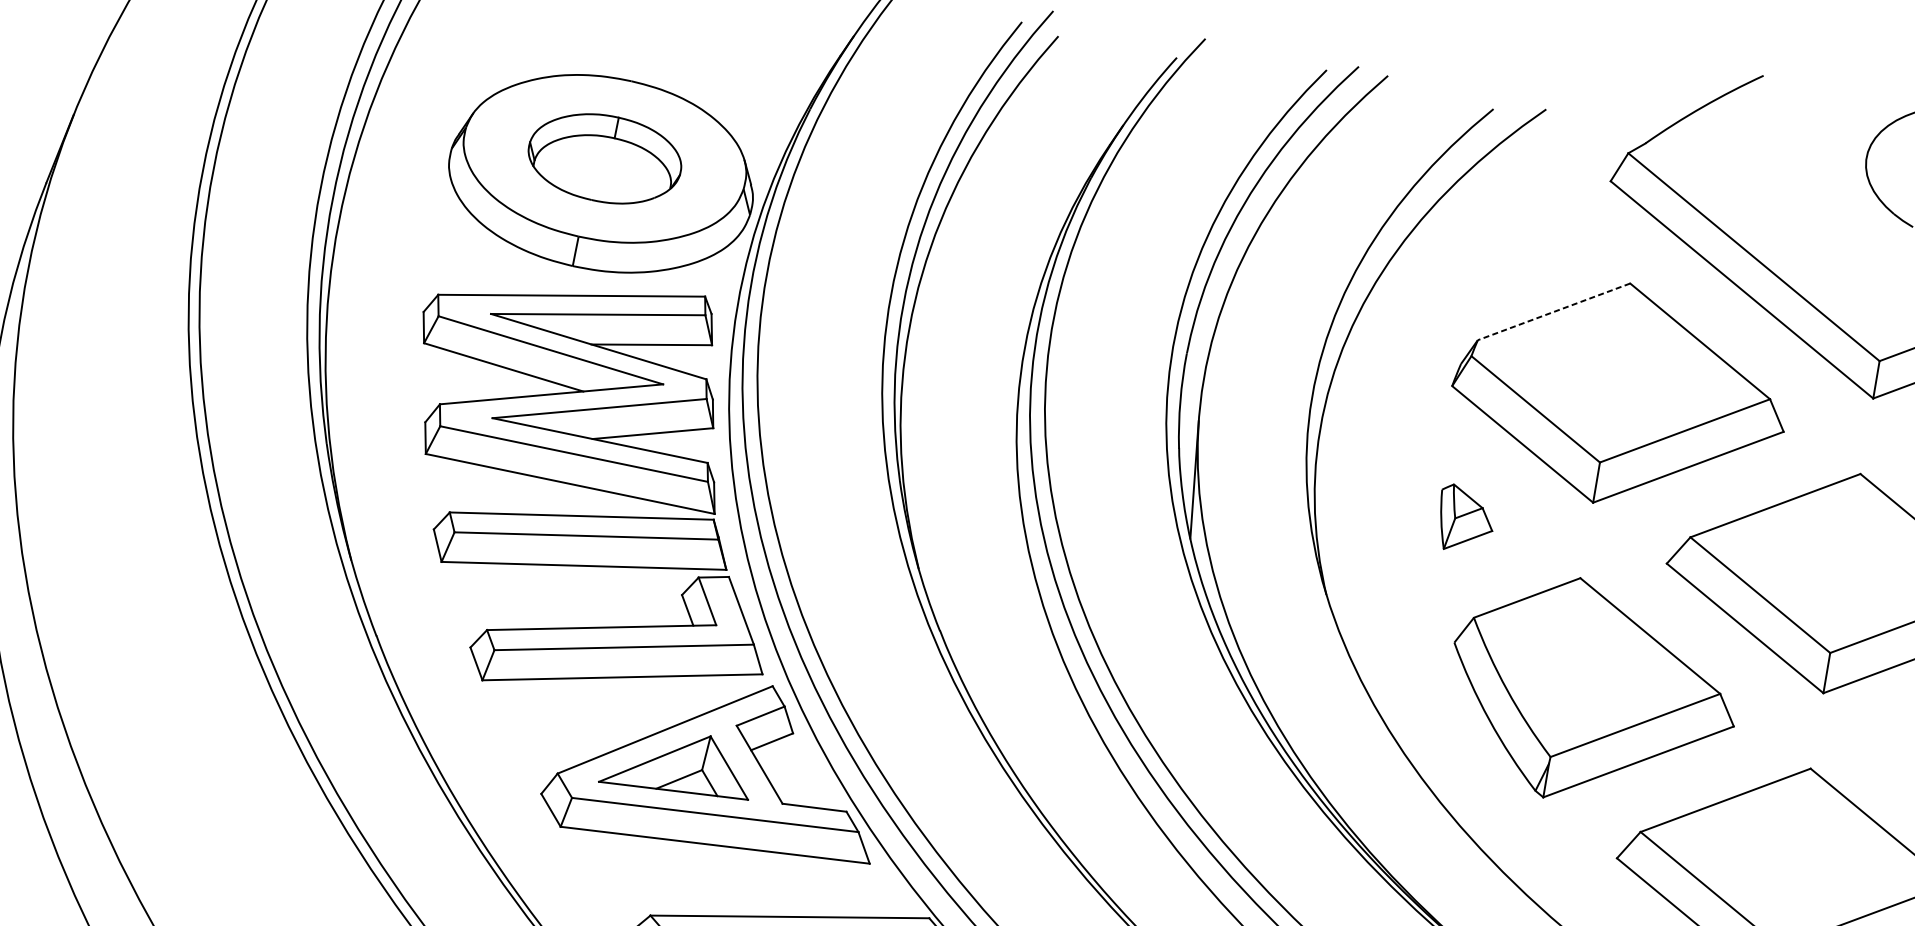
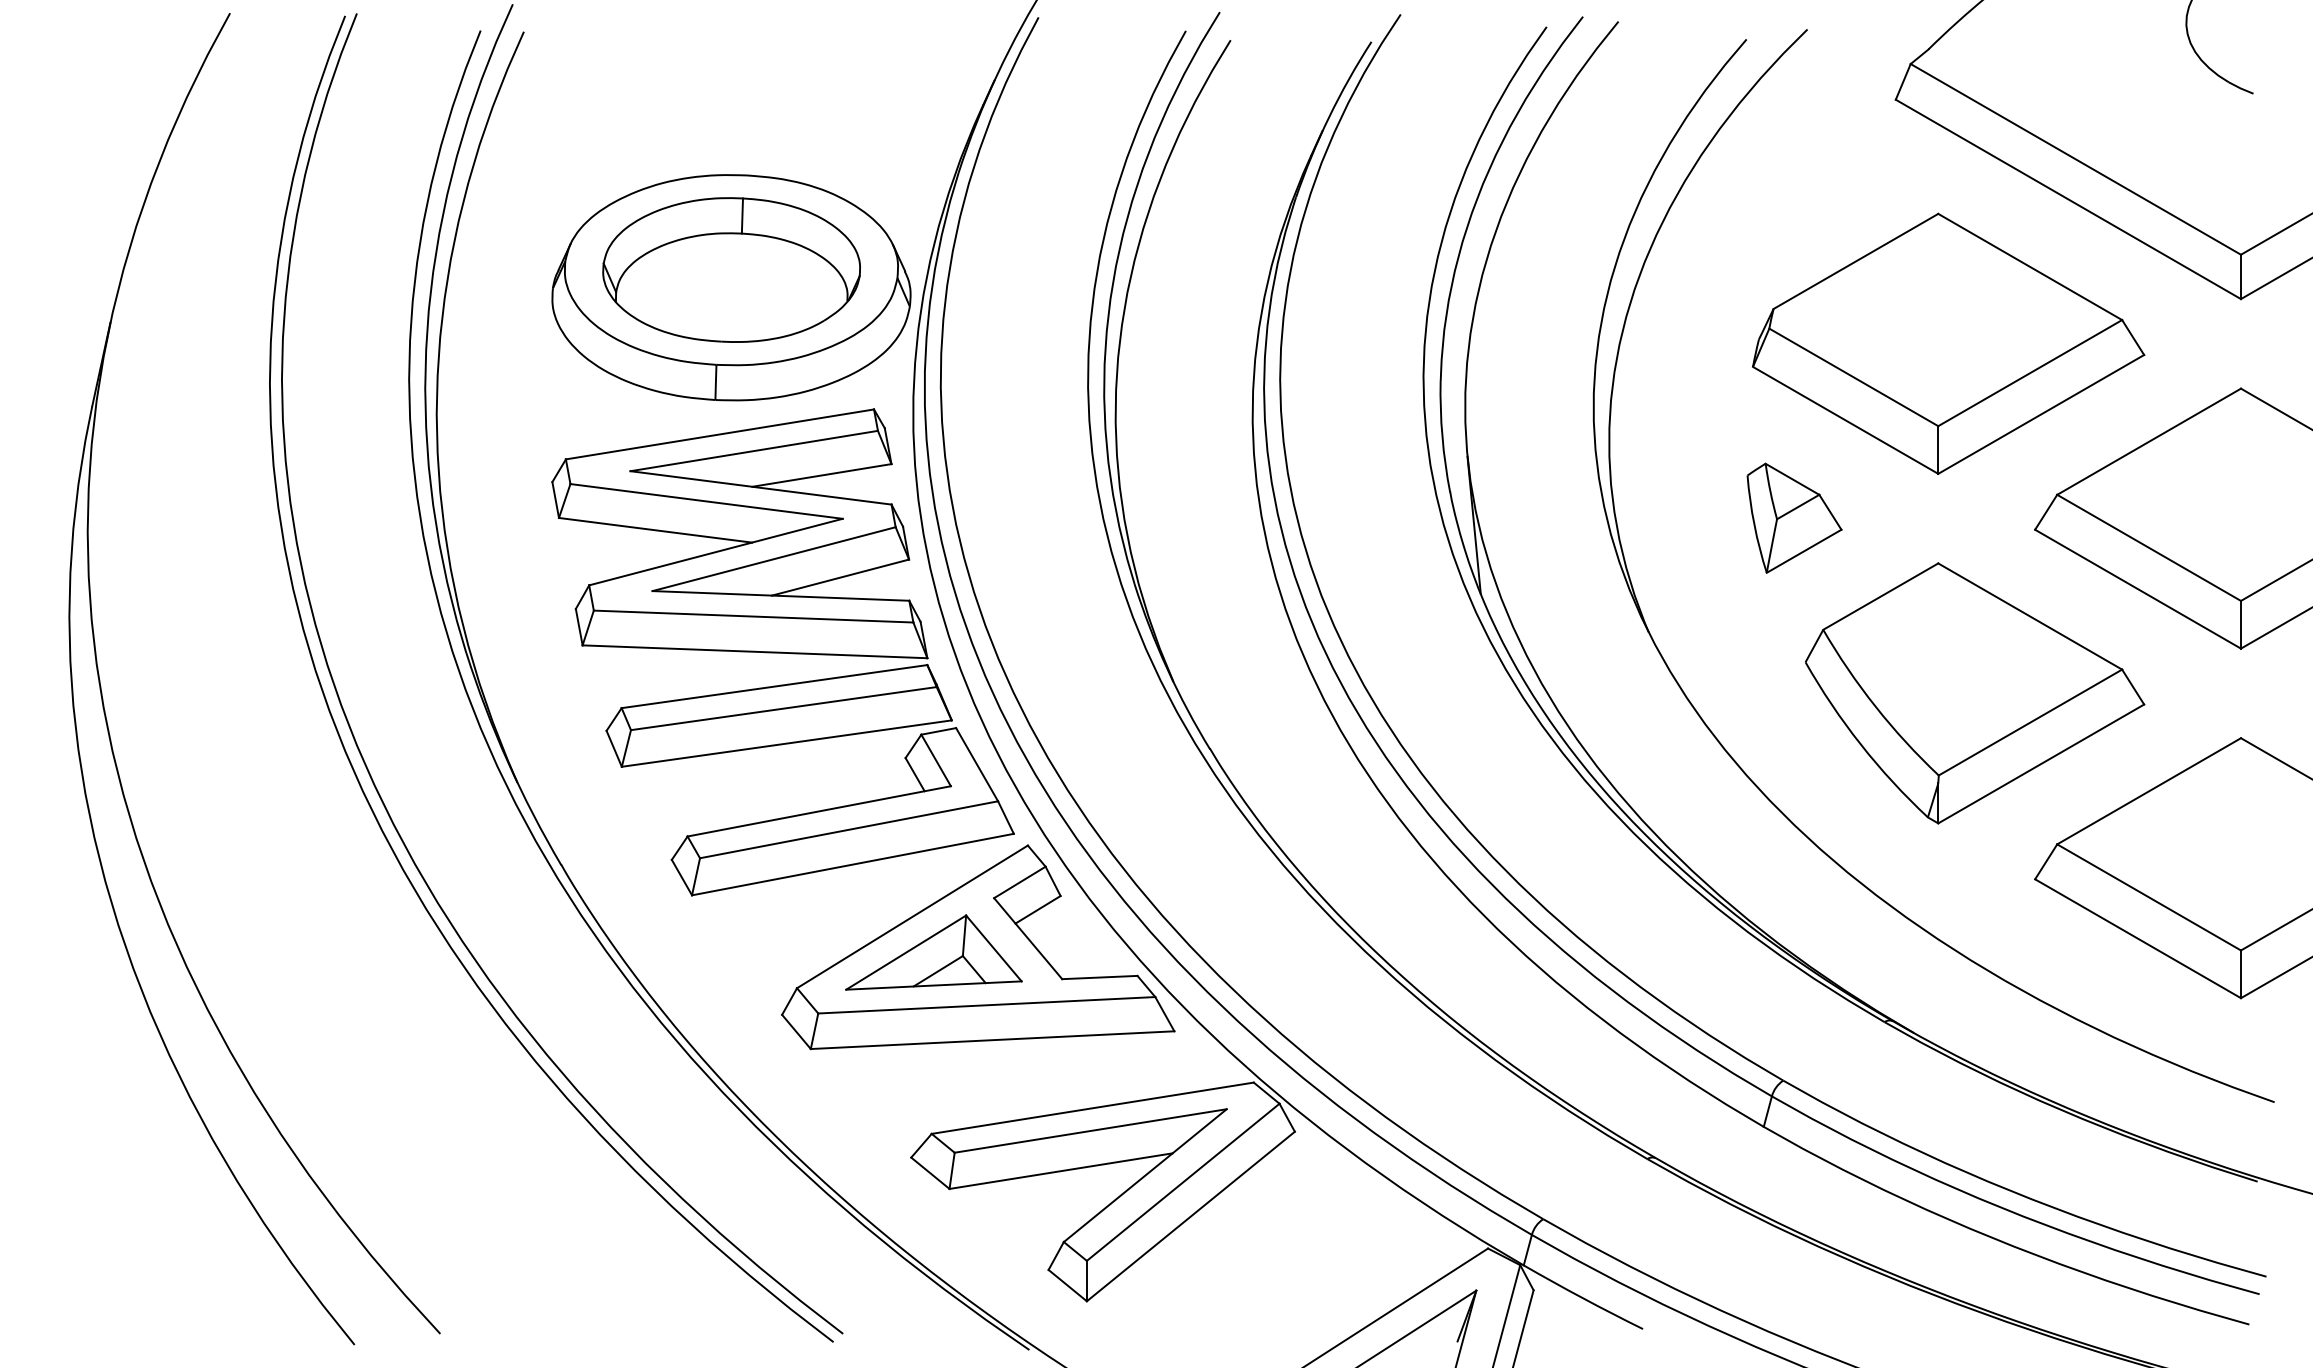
part: (604, 158) -> (731, 269), size x1.43
line: (1553, 311) -> (1855, 261), dashed -> solid
part: (1465, 518) -> (1794, 517), size x1.43

